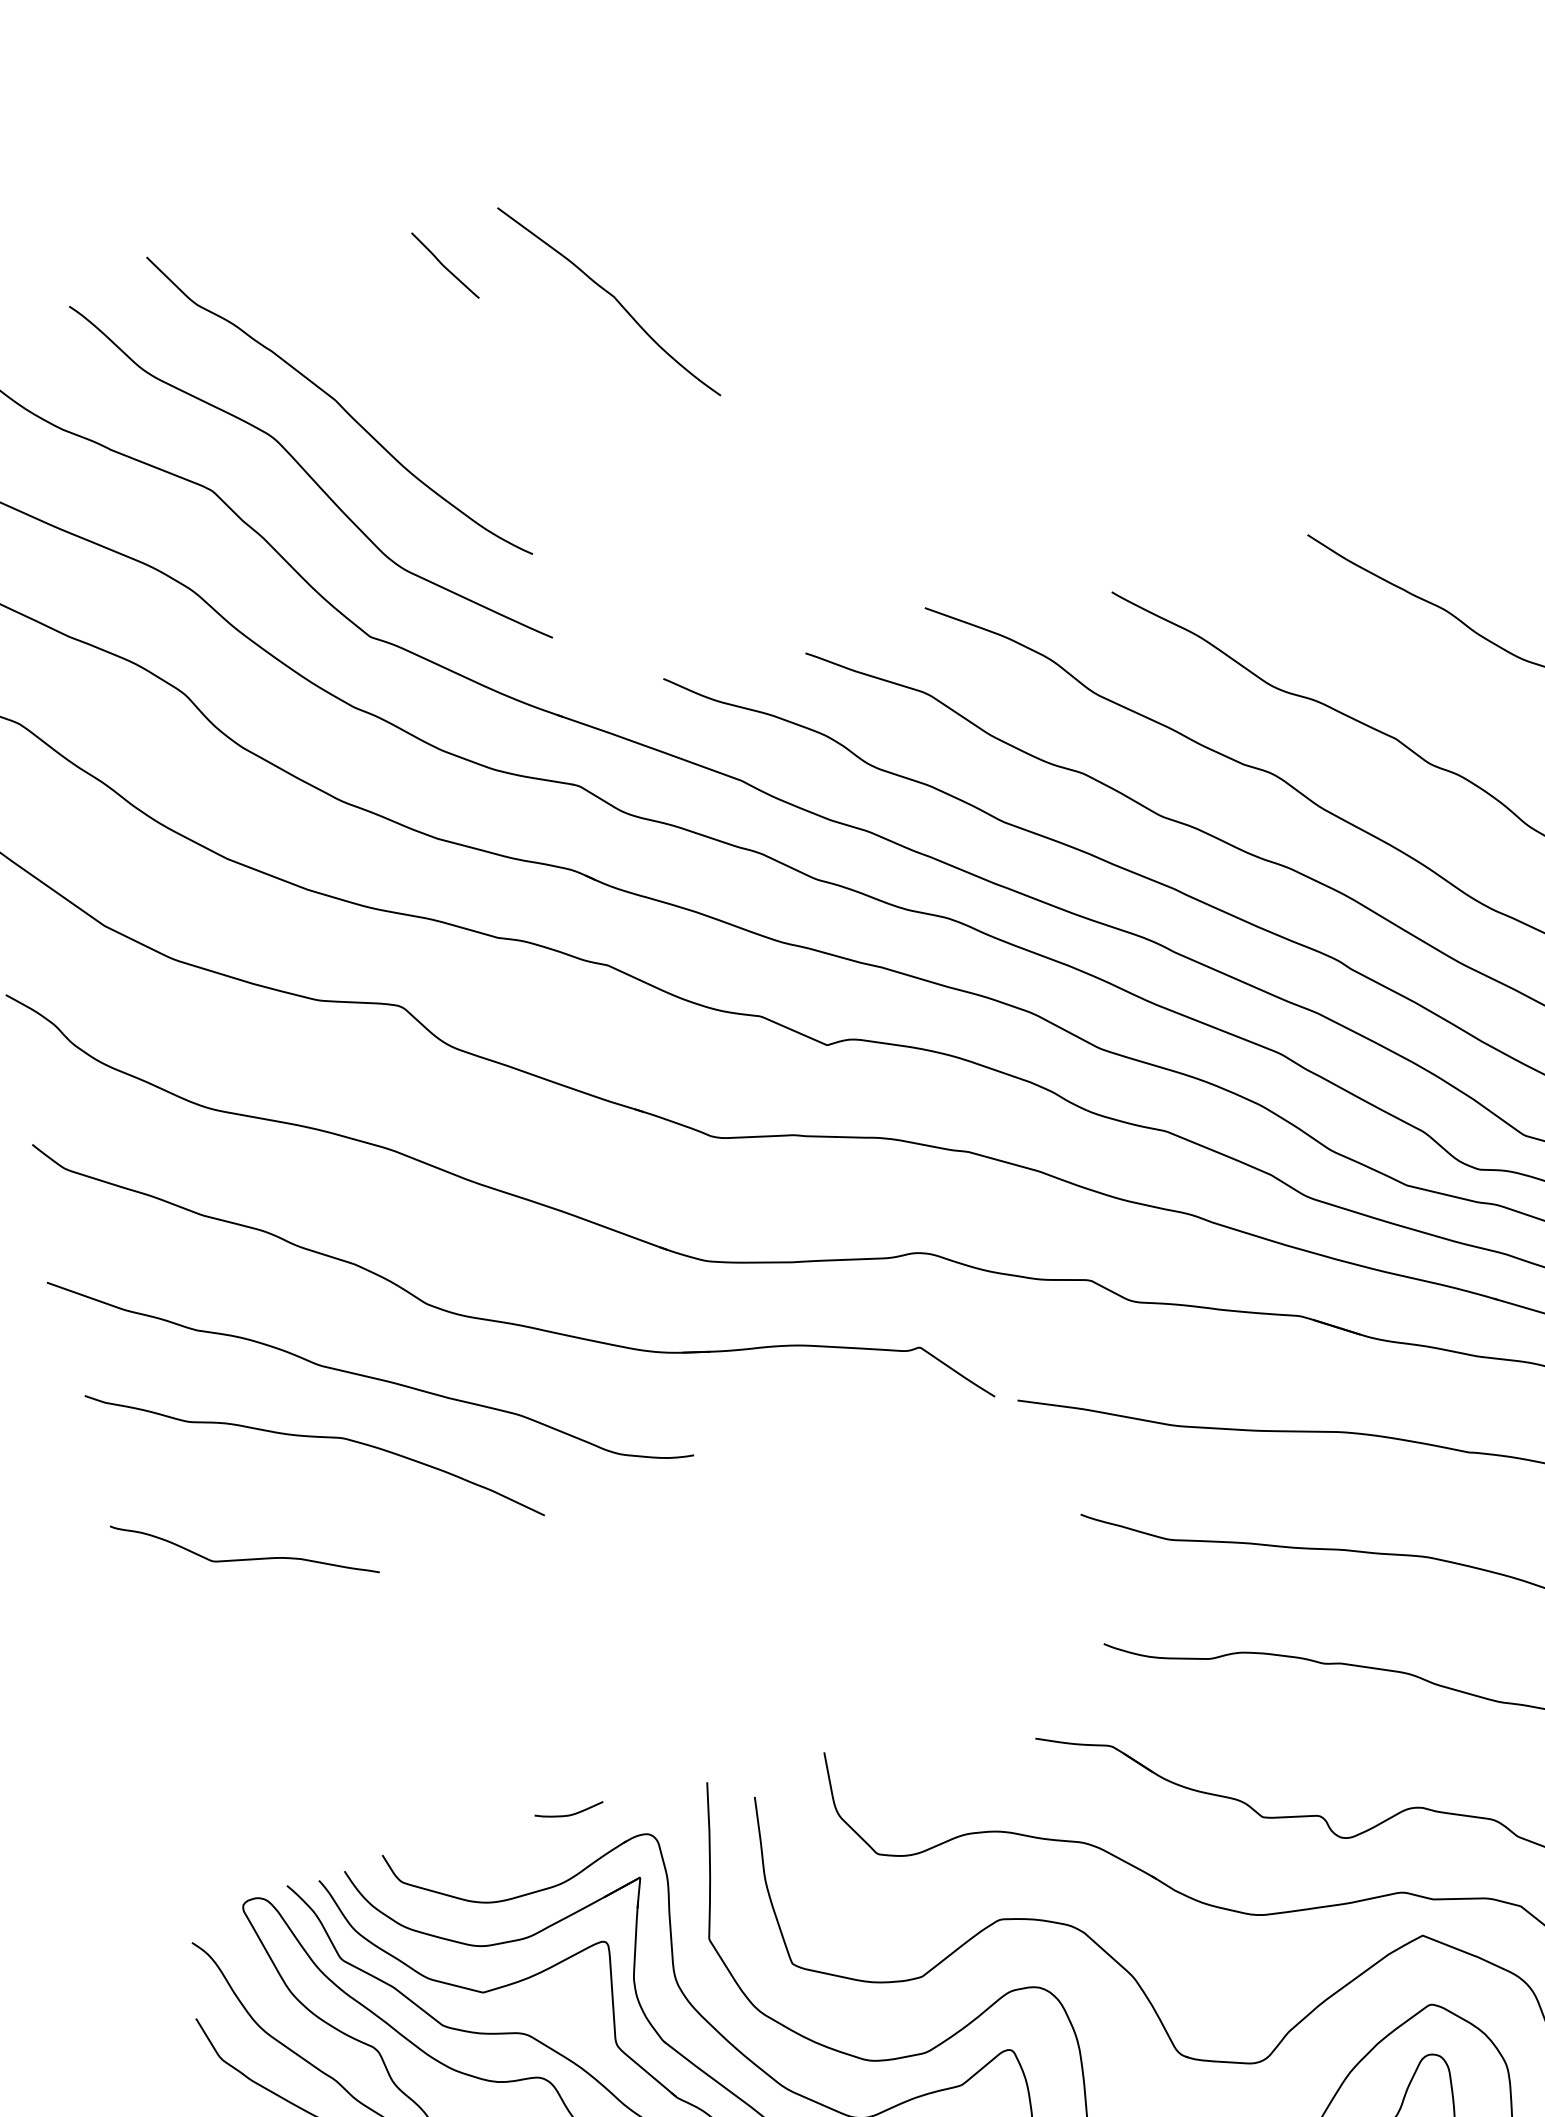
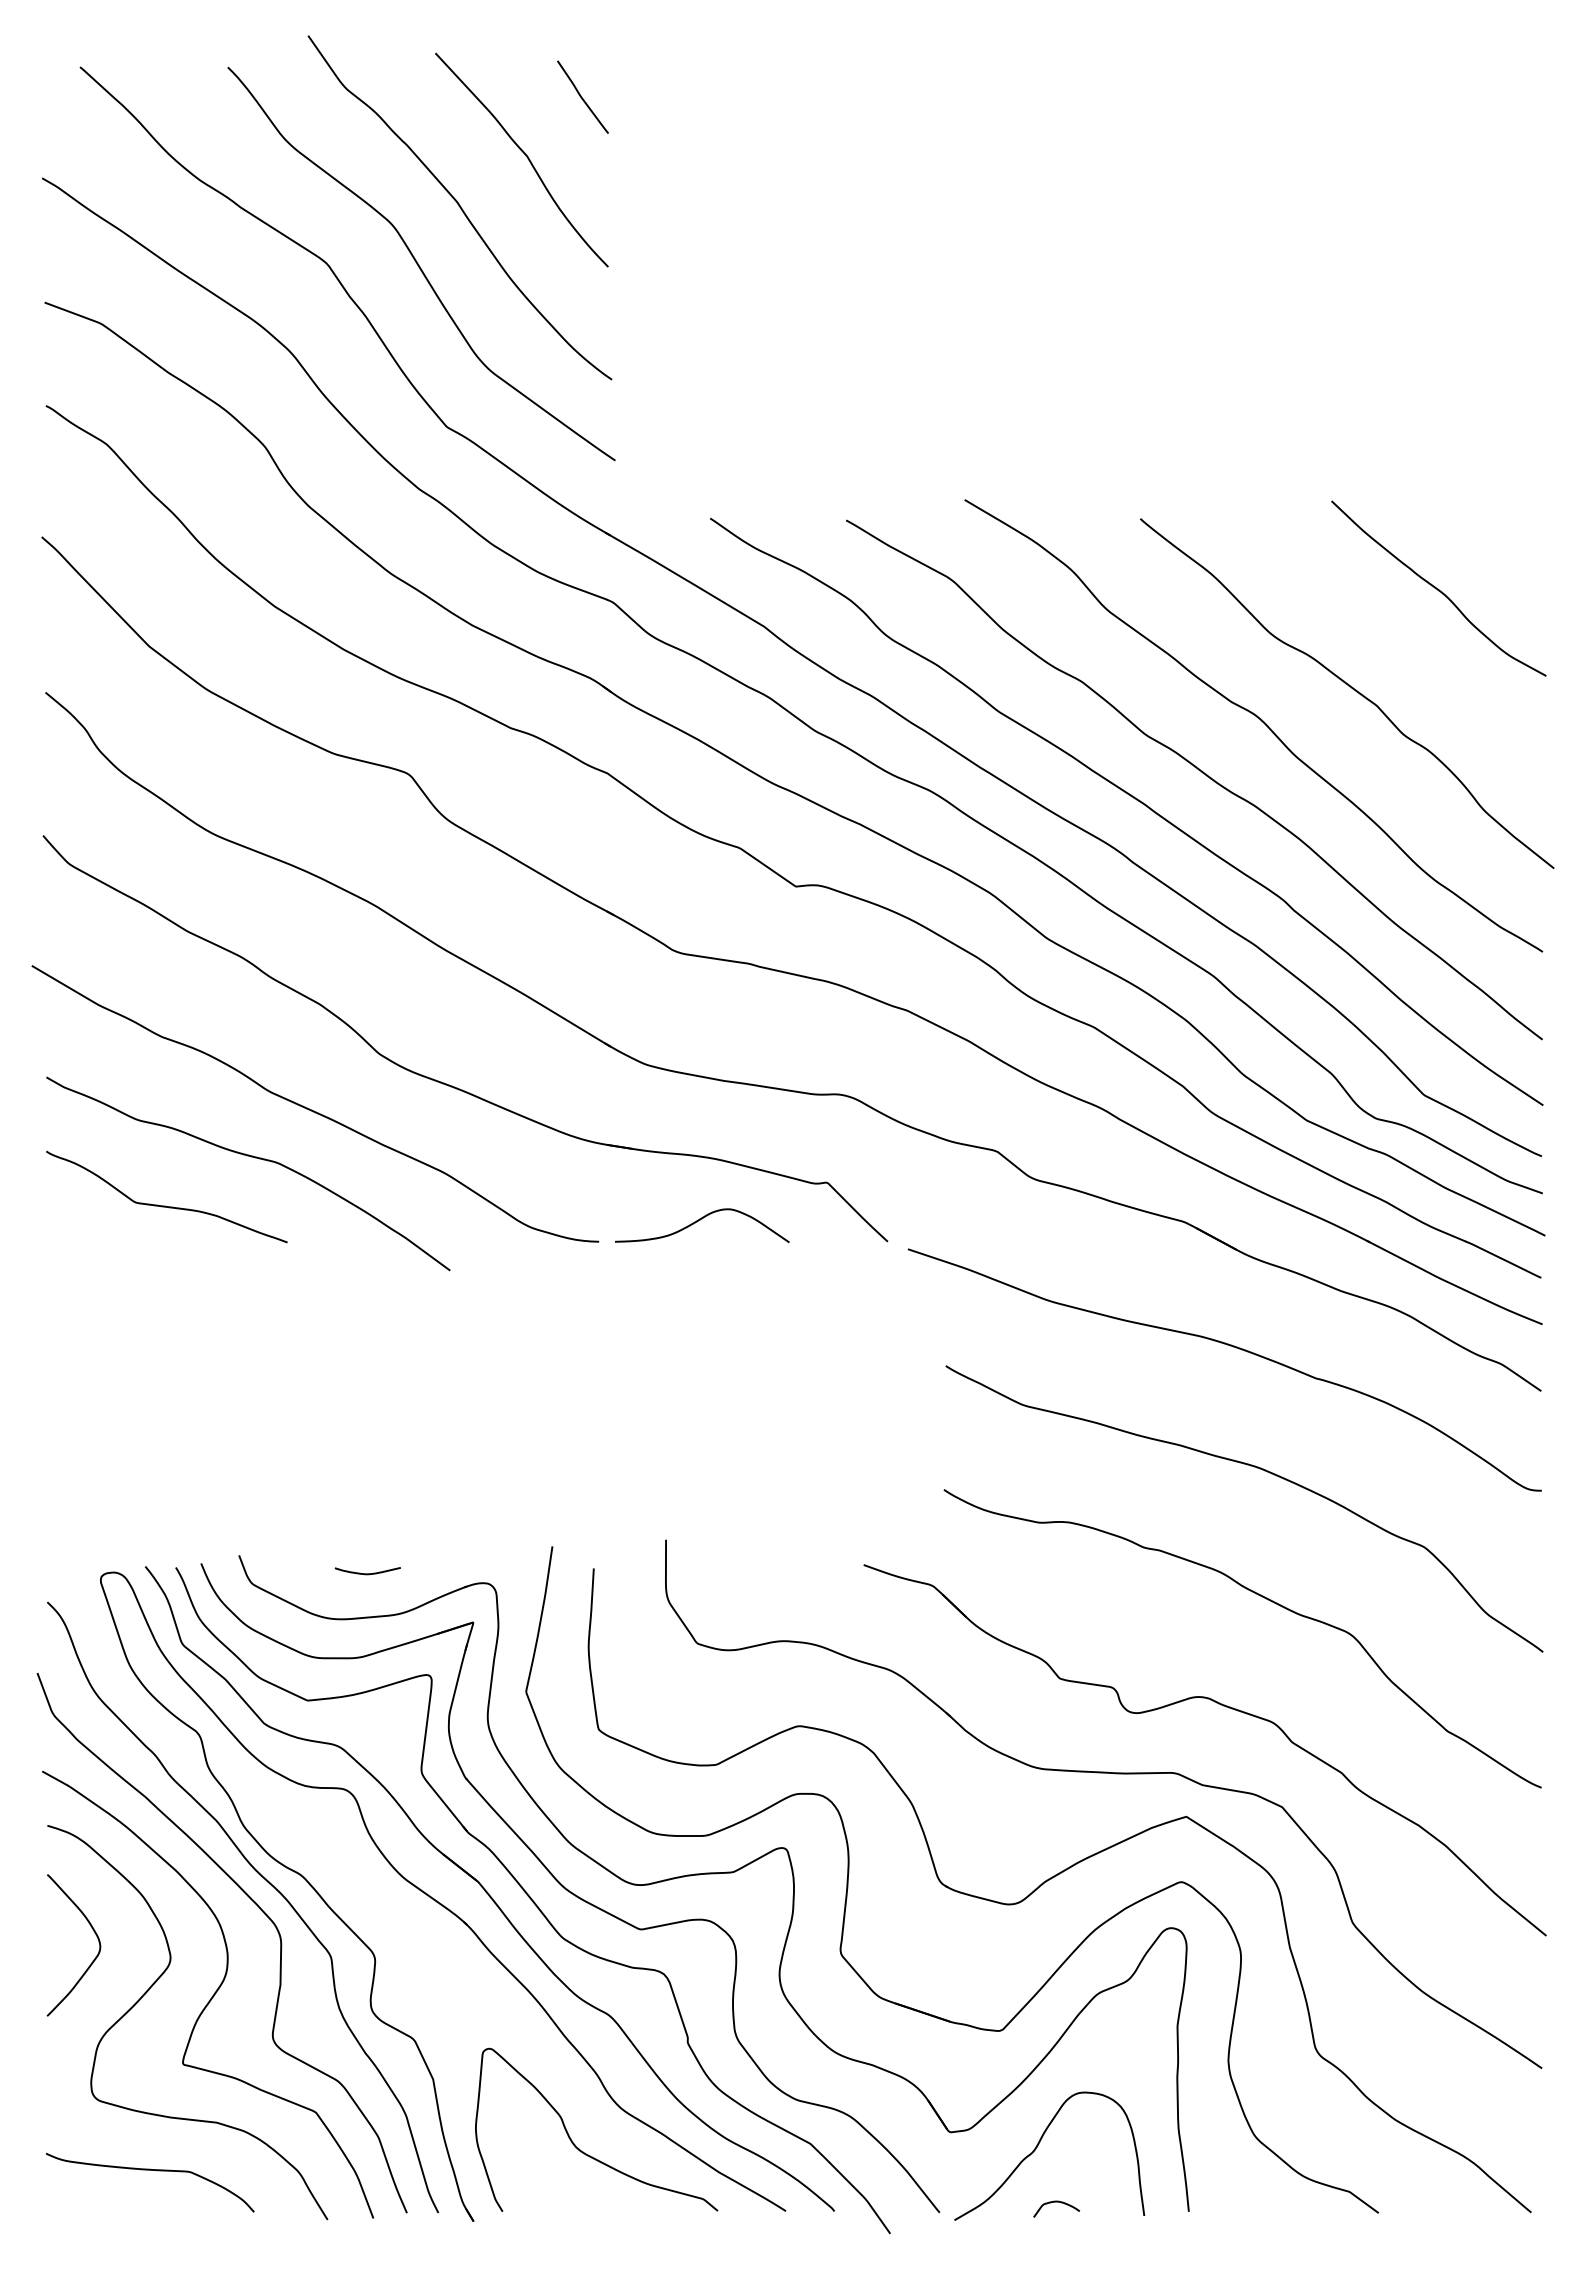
curve: (613, 298) -> (526, 157), moved
curve: (795, 1412) -> (700, 1220), added
curve: (245, 1558) -> (165, 1205), moved
curve: (569, 1814) -> (367, 1573), moved

